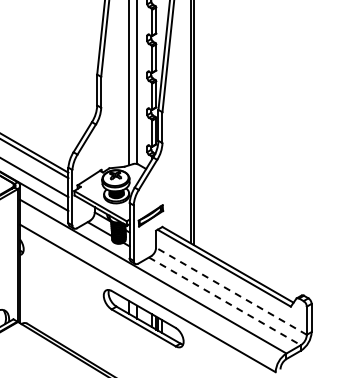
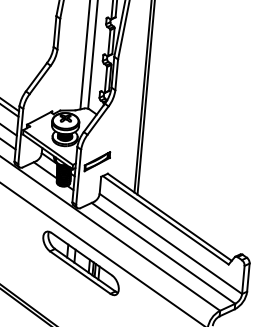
line: (231, 291) -> (170, 244), dashed -> solid
line: (224, 301) -> (163, 253), dashed -> solid

